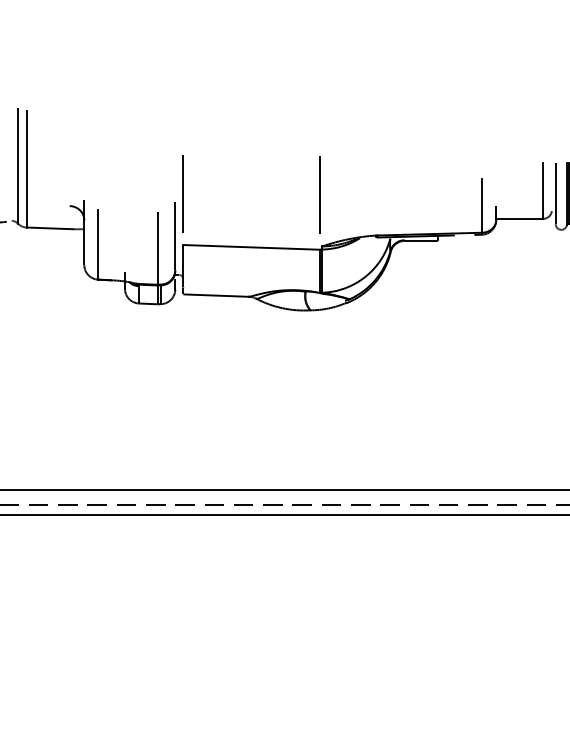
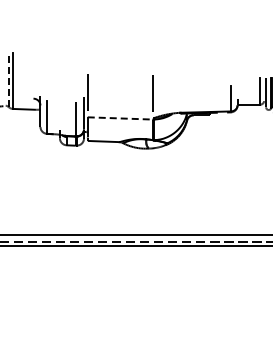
line: (17, 165) -> (8, 79), solid -> dashed
line: (251, 247) -> (120, 118), solid -> dashed

